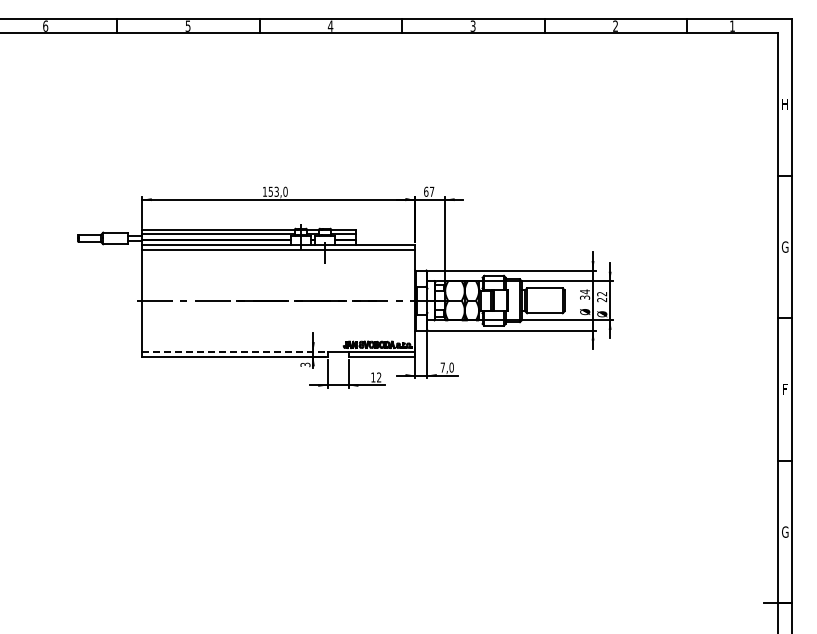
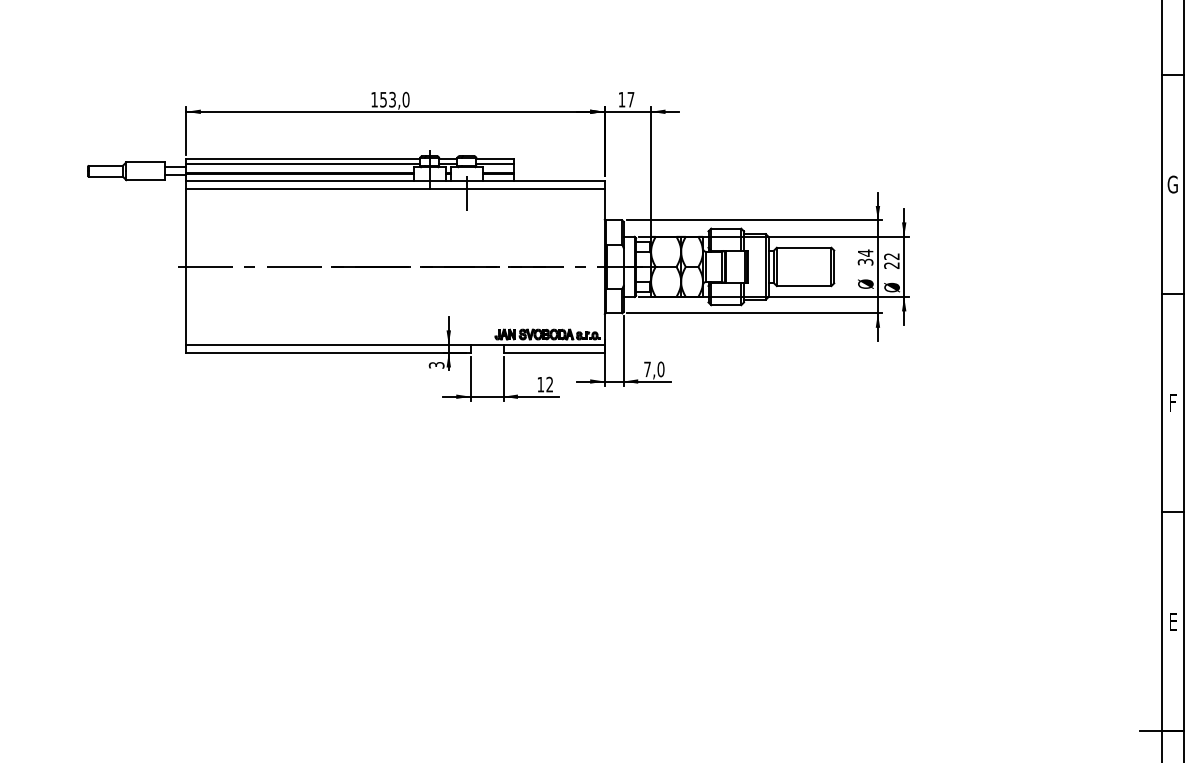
text: (426, 191) -> (622, 99), 67 -> 17
line: (235, 351) -> (329, 344), dashed -> solid
text: (785, 531) -> (1173, 620), G -> E

